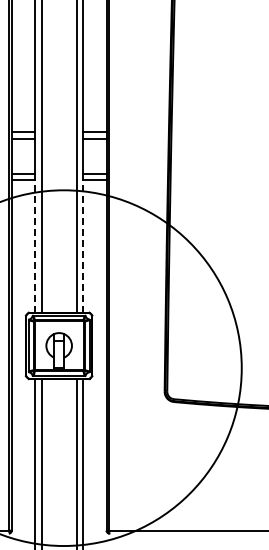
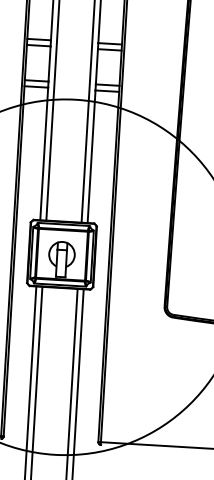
line: (35, 245) -> (44, 153), dashed -> solid
line: (82, 245) -> (91, 155), dashed -> solid

